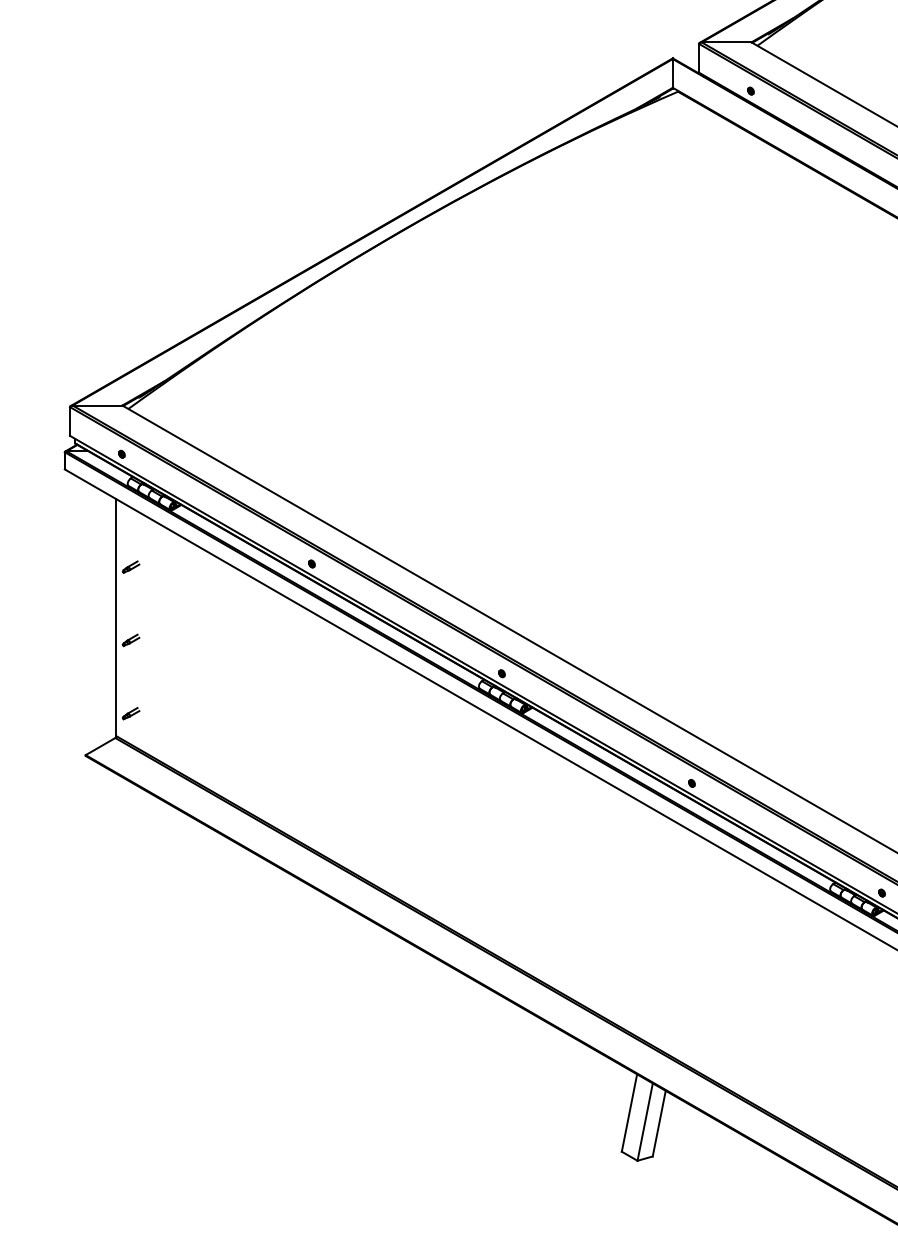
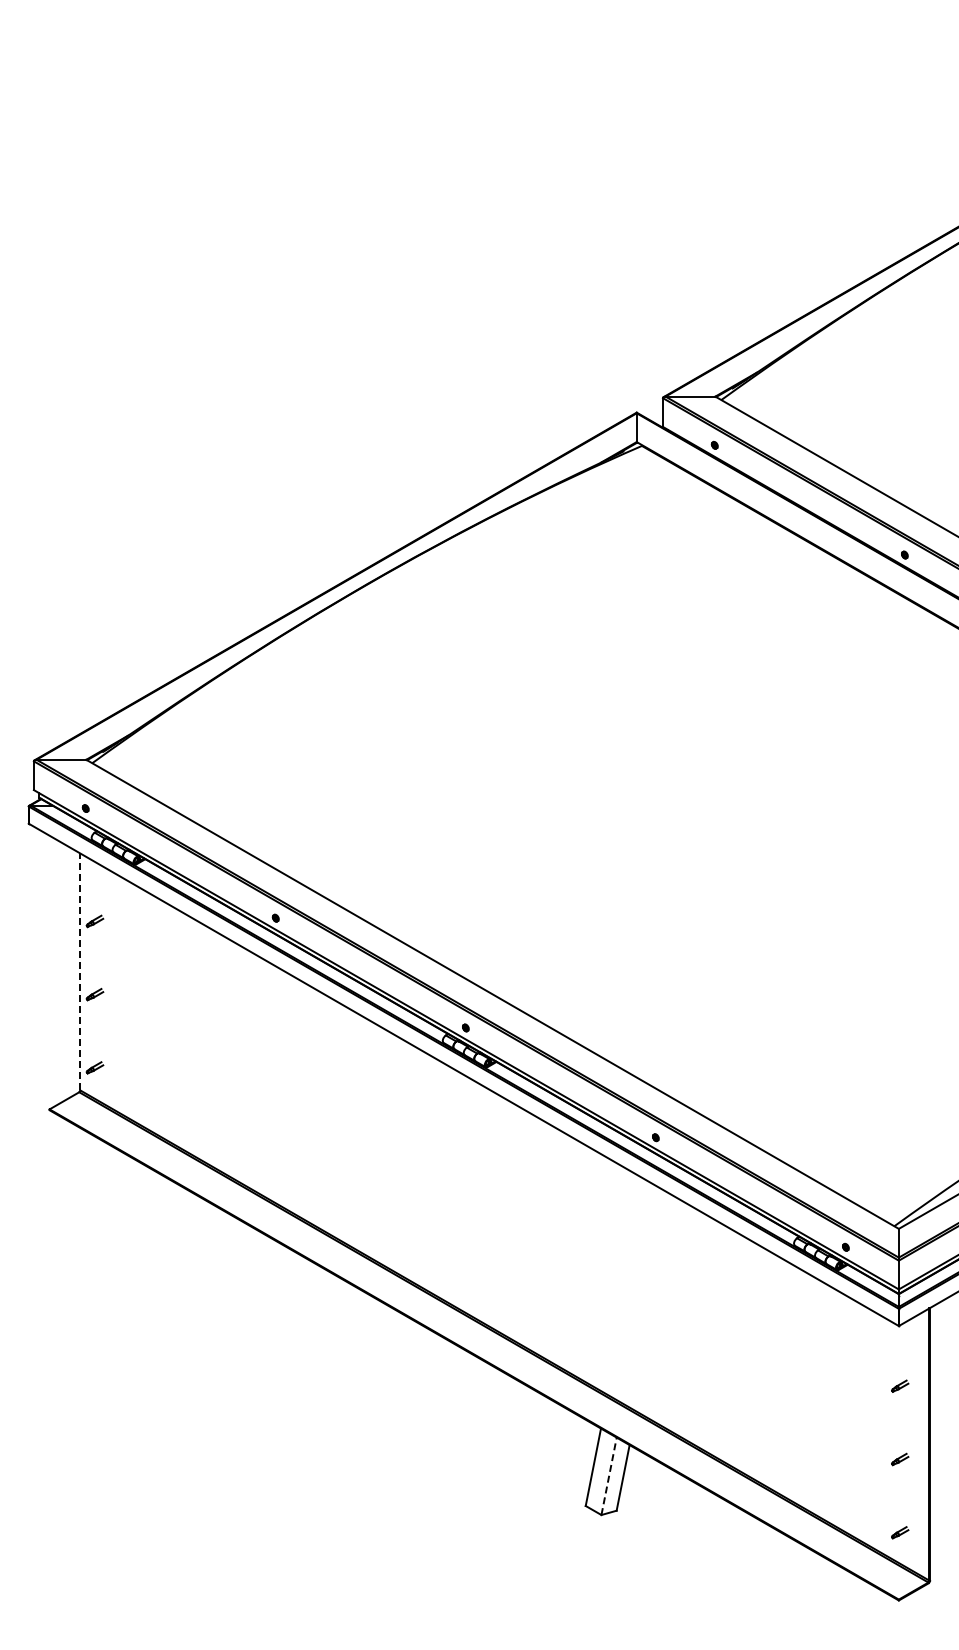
line: (116, 617) -> (80, 971), solid -> dashed
line: (645, 1121) -> (609, 1475), solid -> dashed

